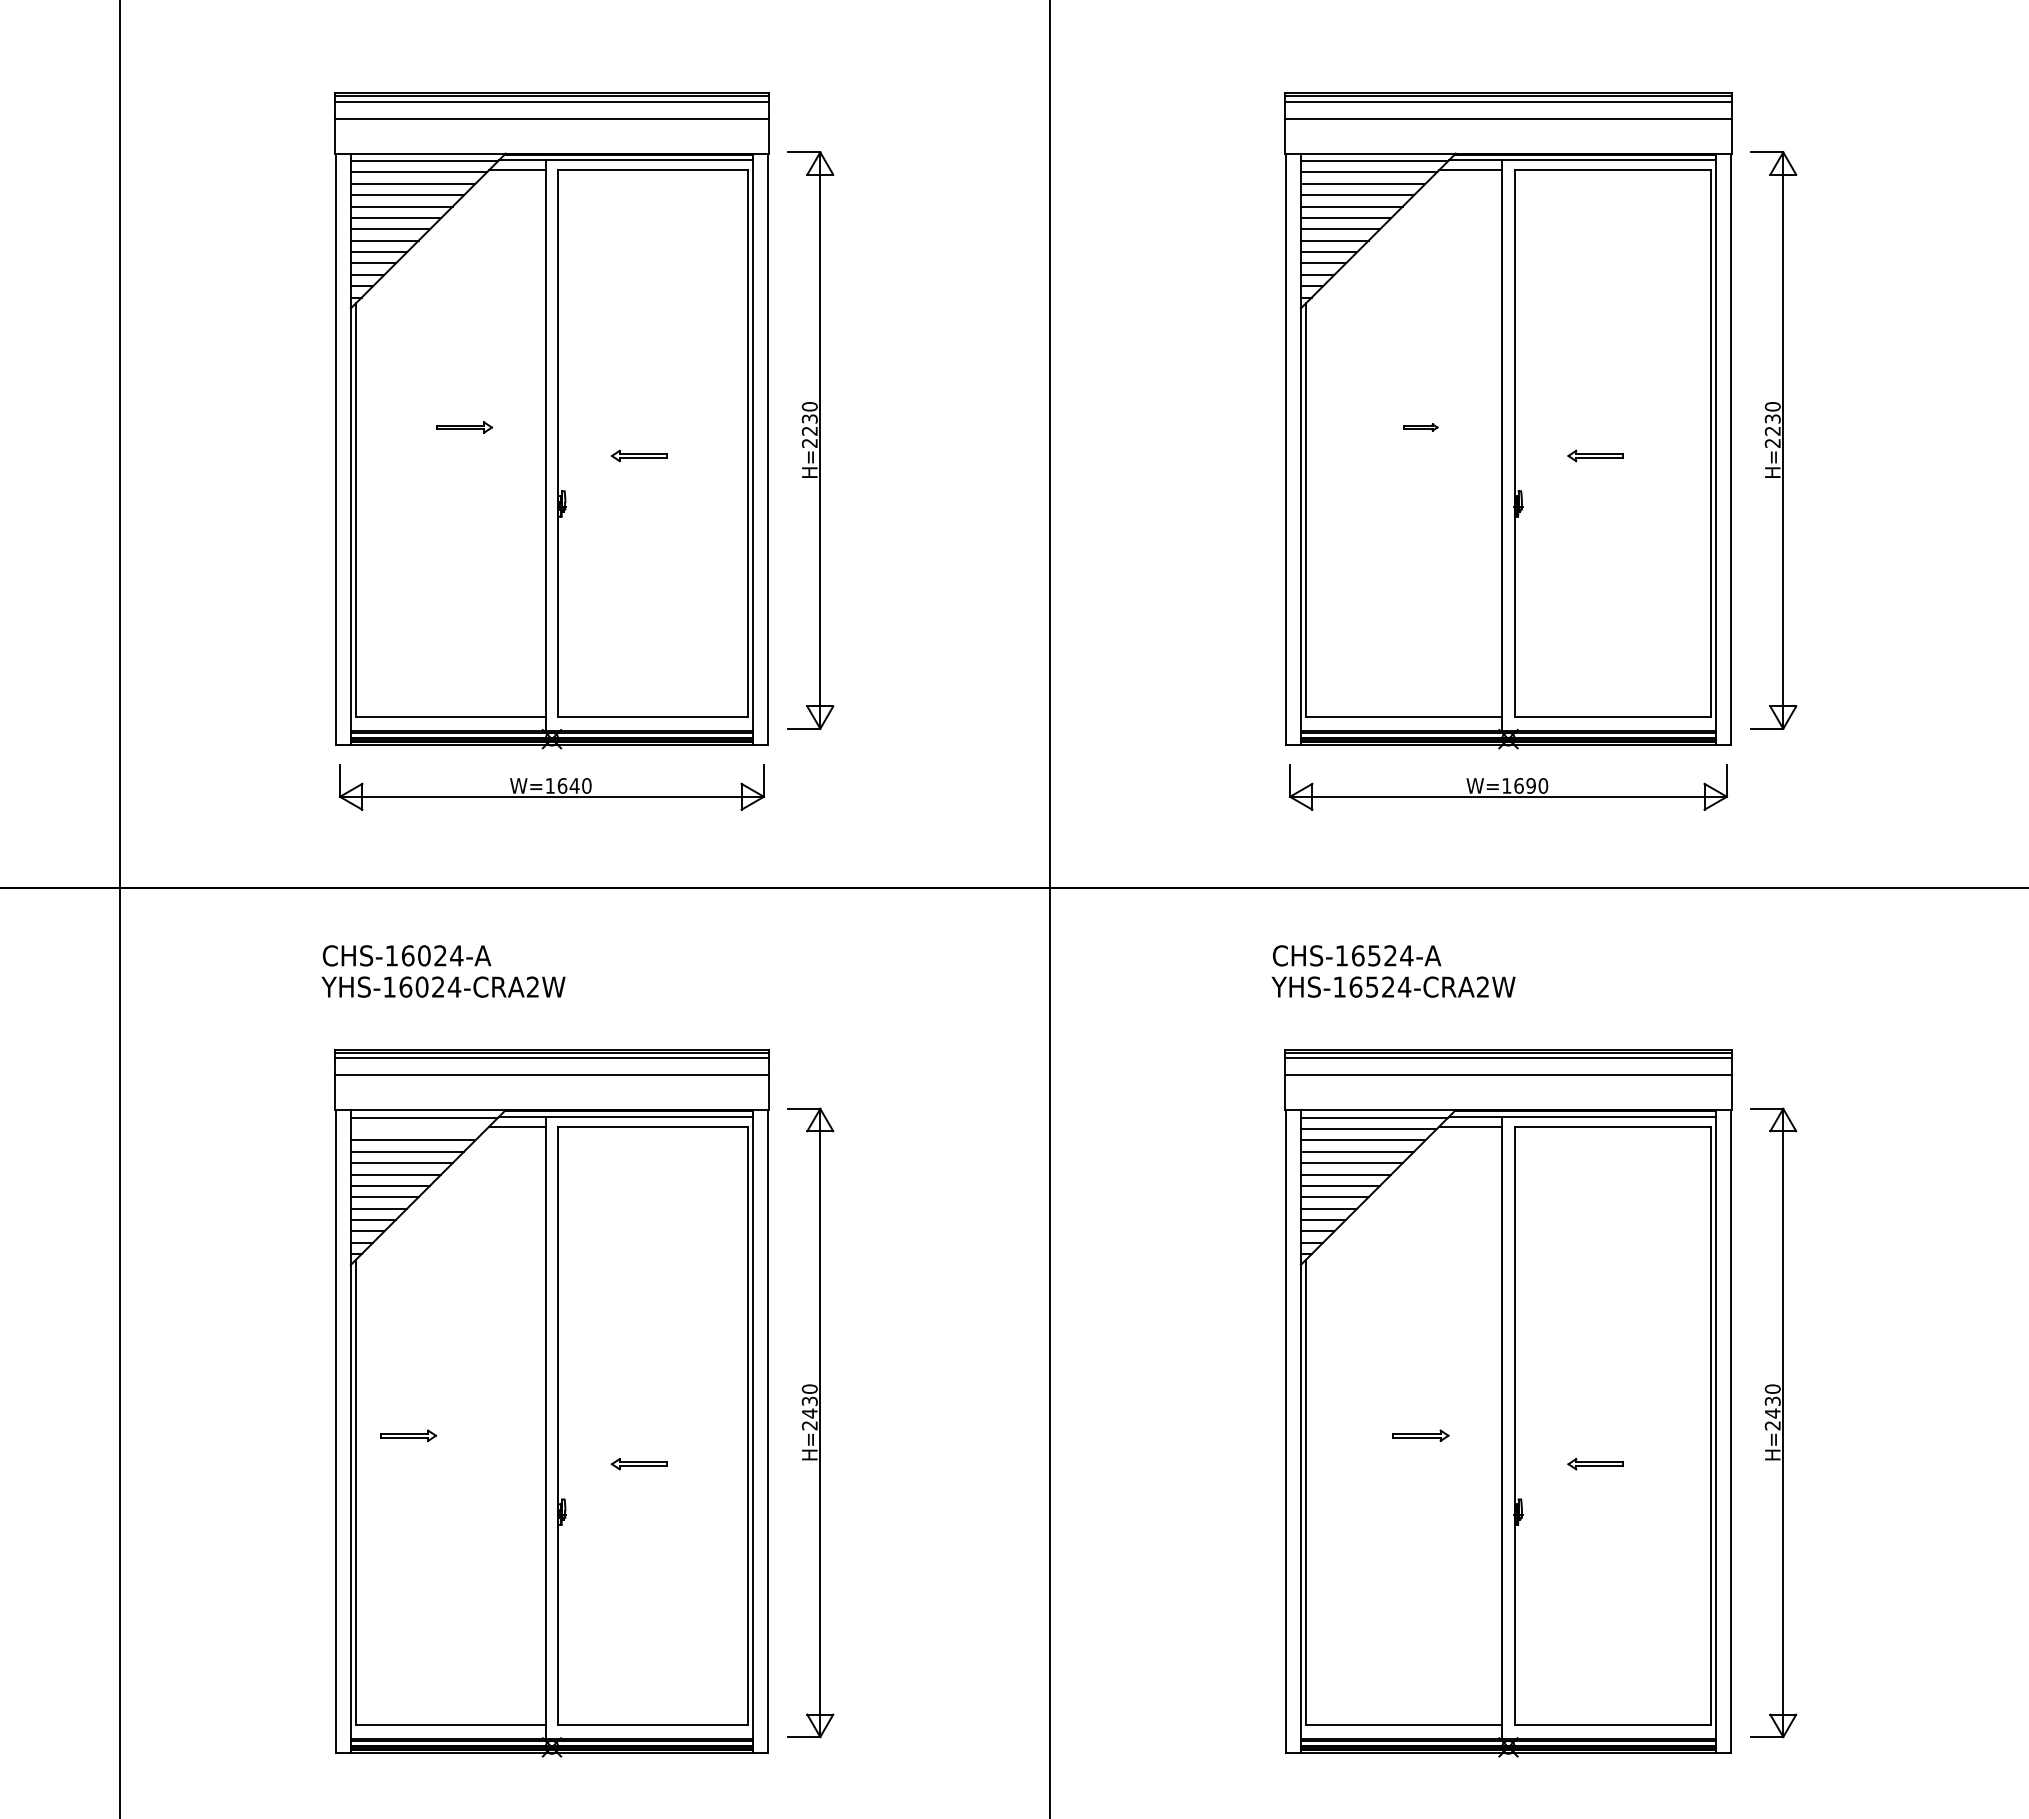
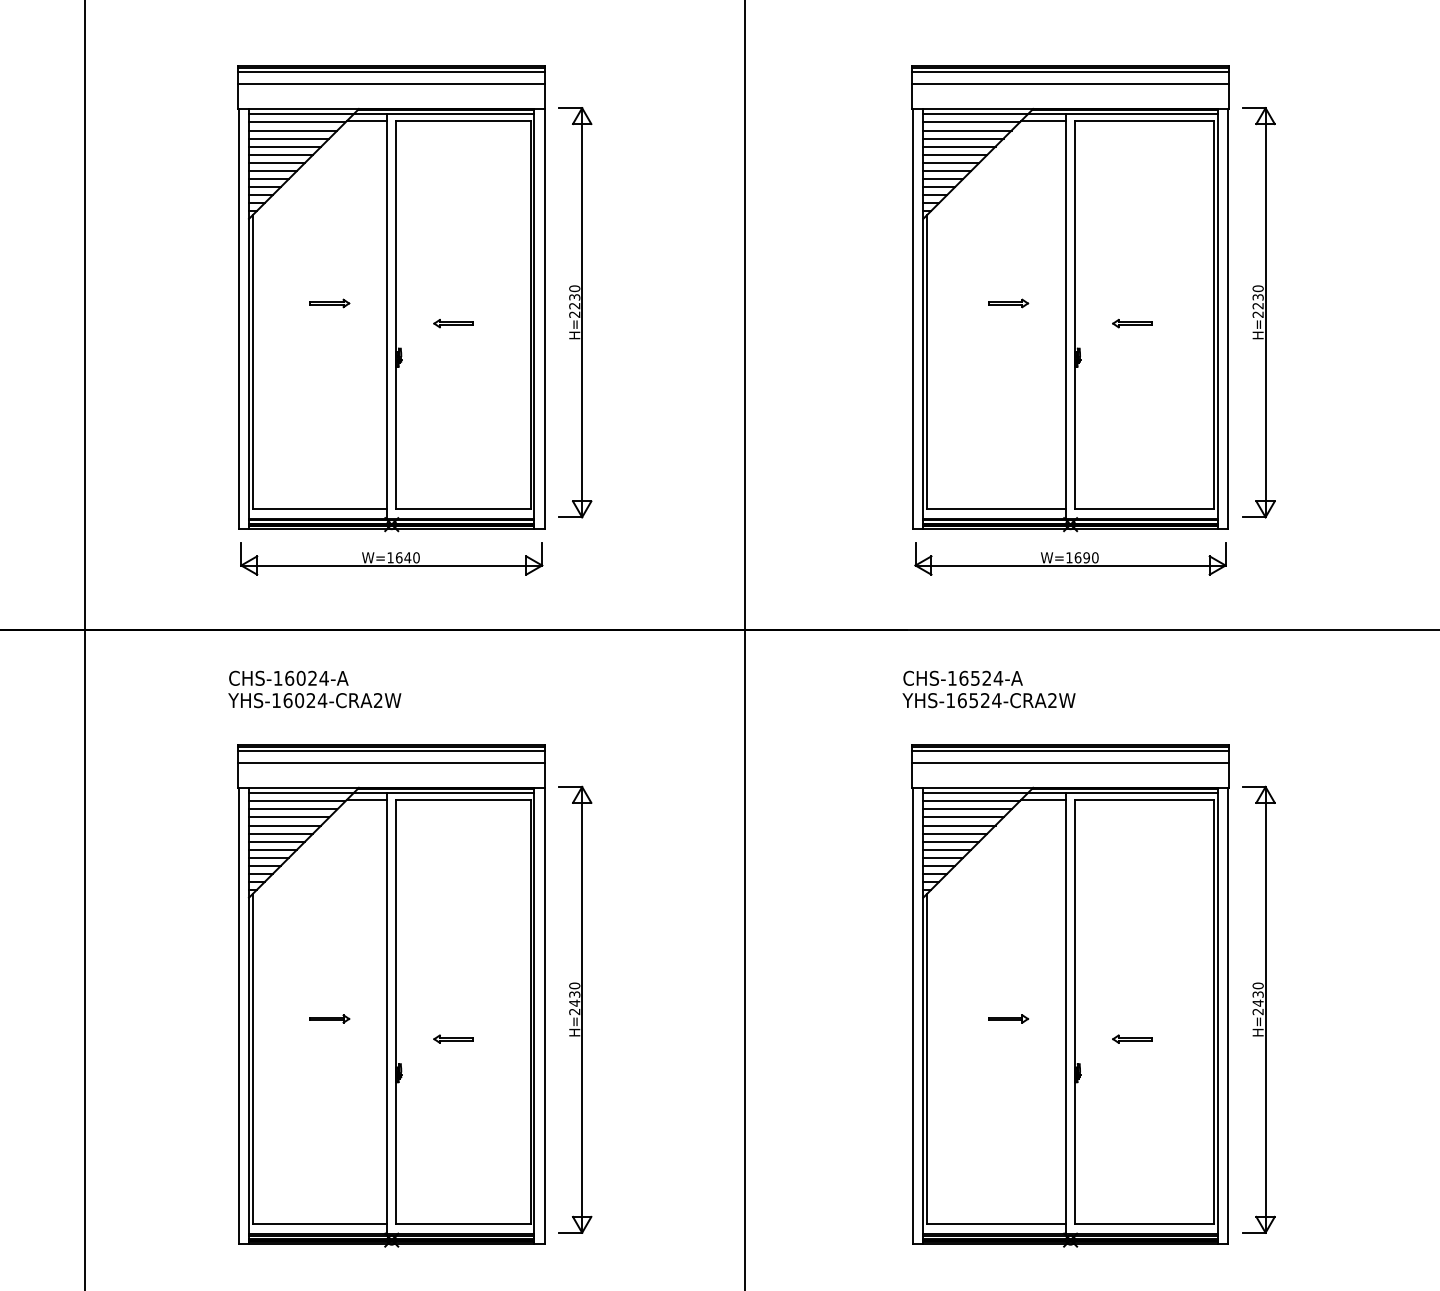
part: (1420, 427) -> (1008, 303), size x1.67
line: (418, 1129) -> (297, 801), added
part: (408, 1435) -> (329, 1018), moved

